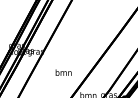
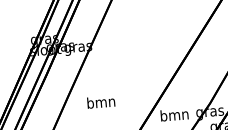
text: (63, 72) -> (100, 101), moved

